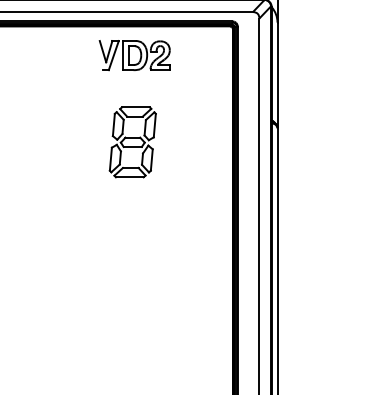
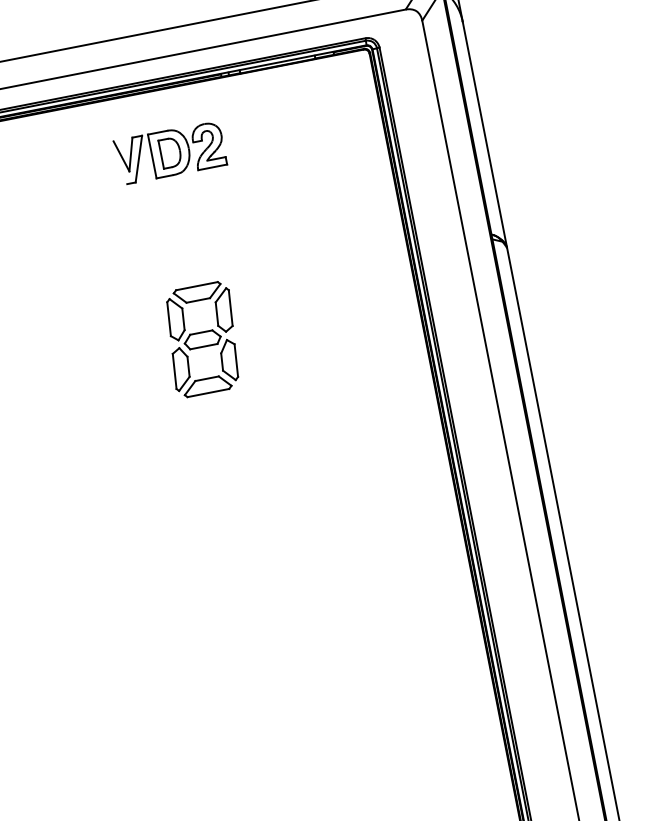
part: (134, 55) -> (169, 152), size x0.7
part: (132, 142) -> (202, 339), size x0.7

